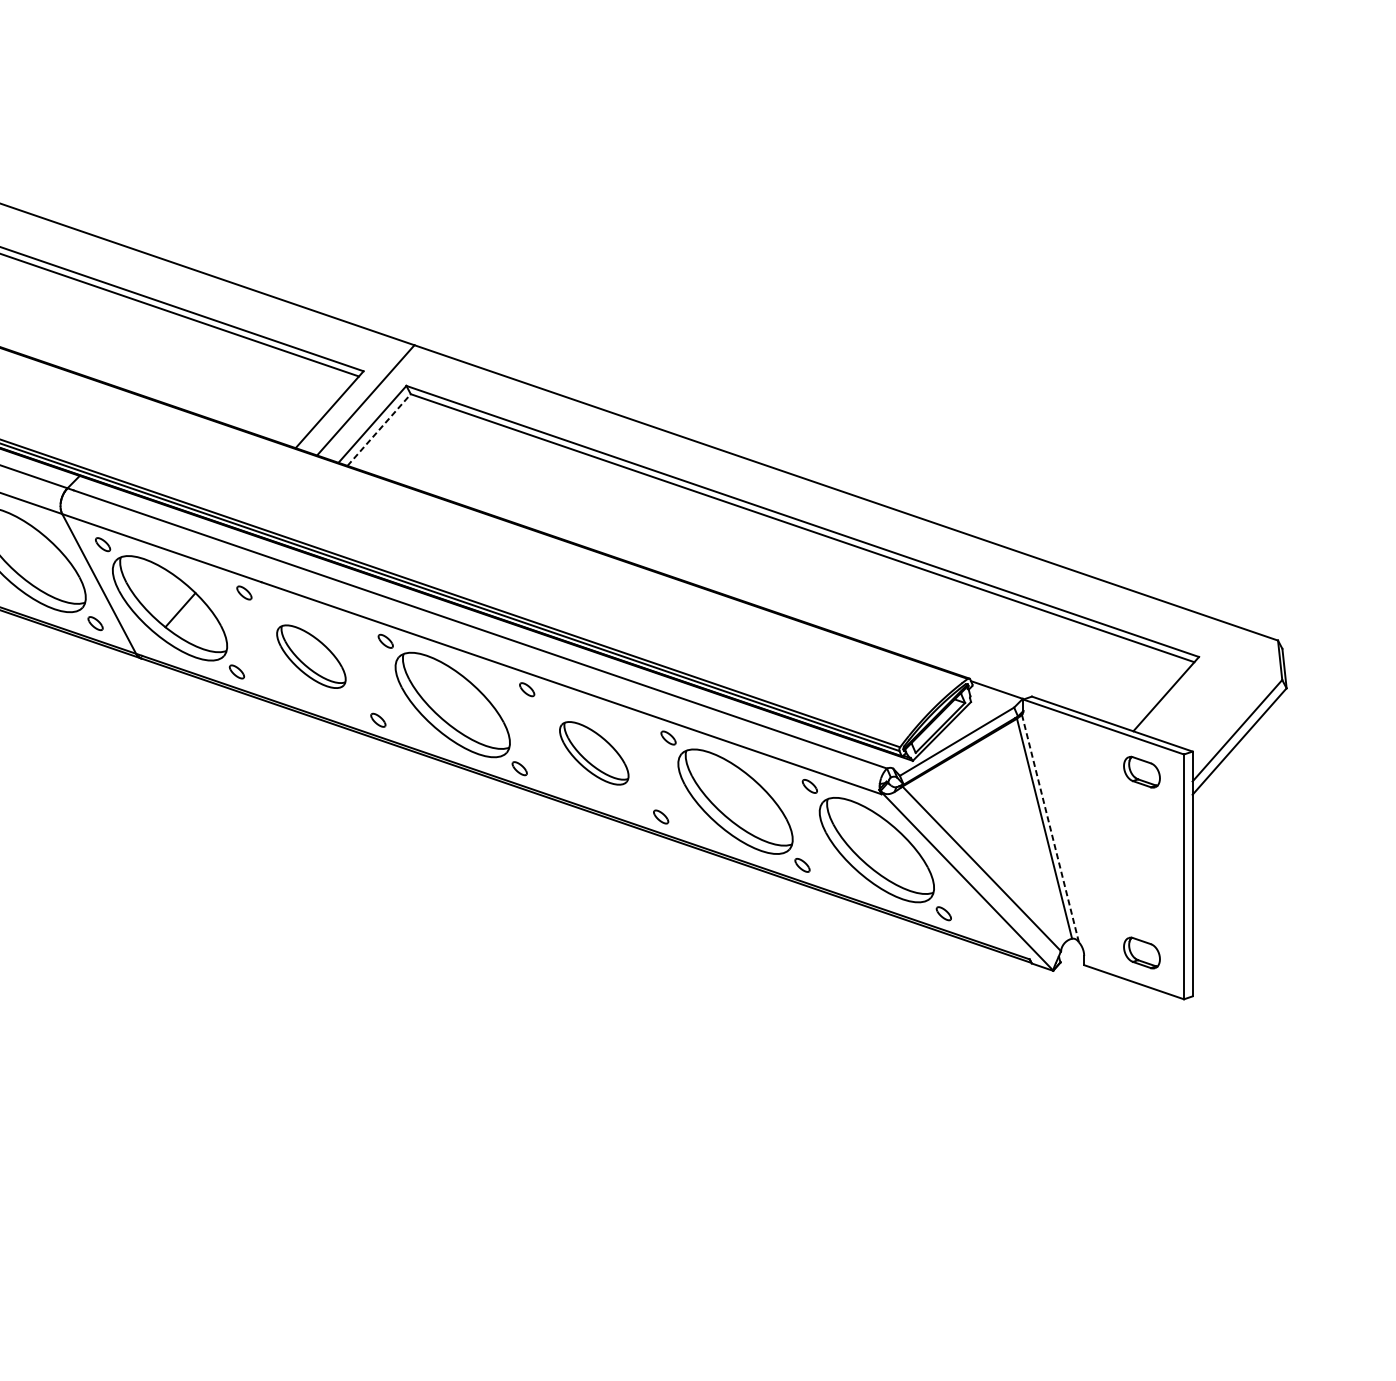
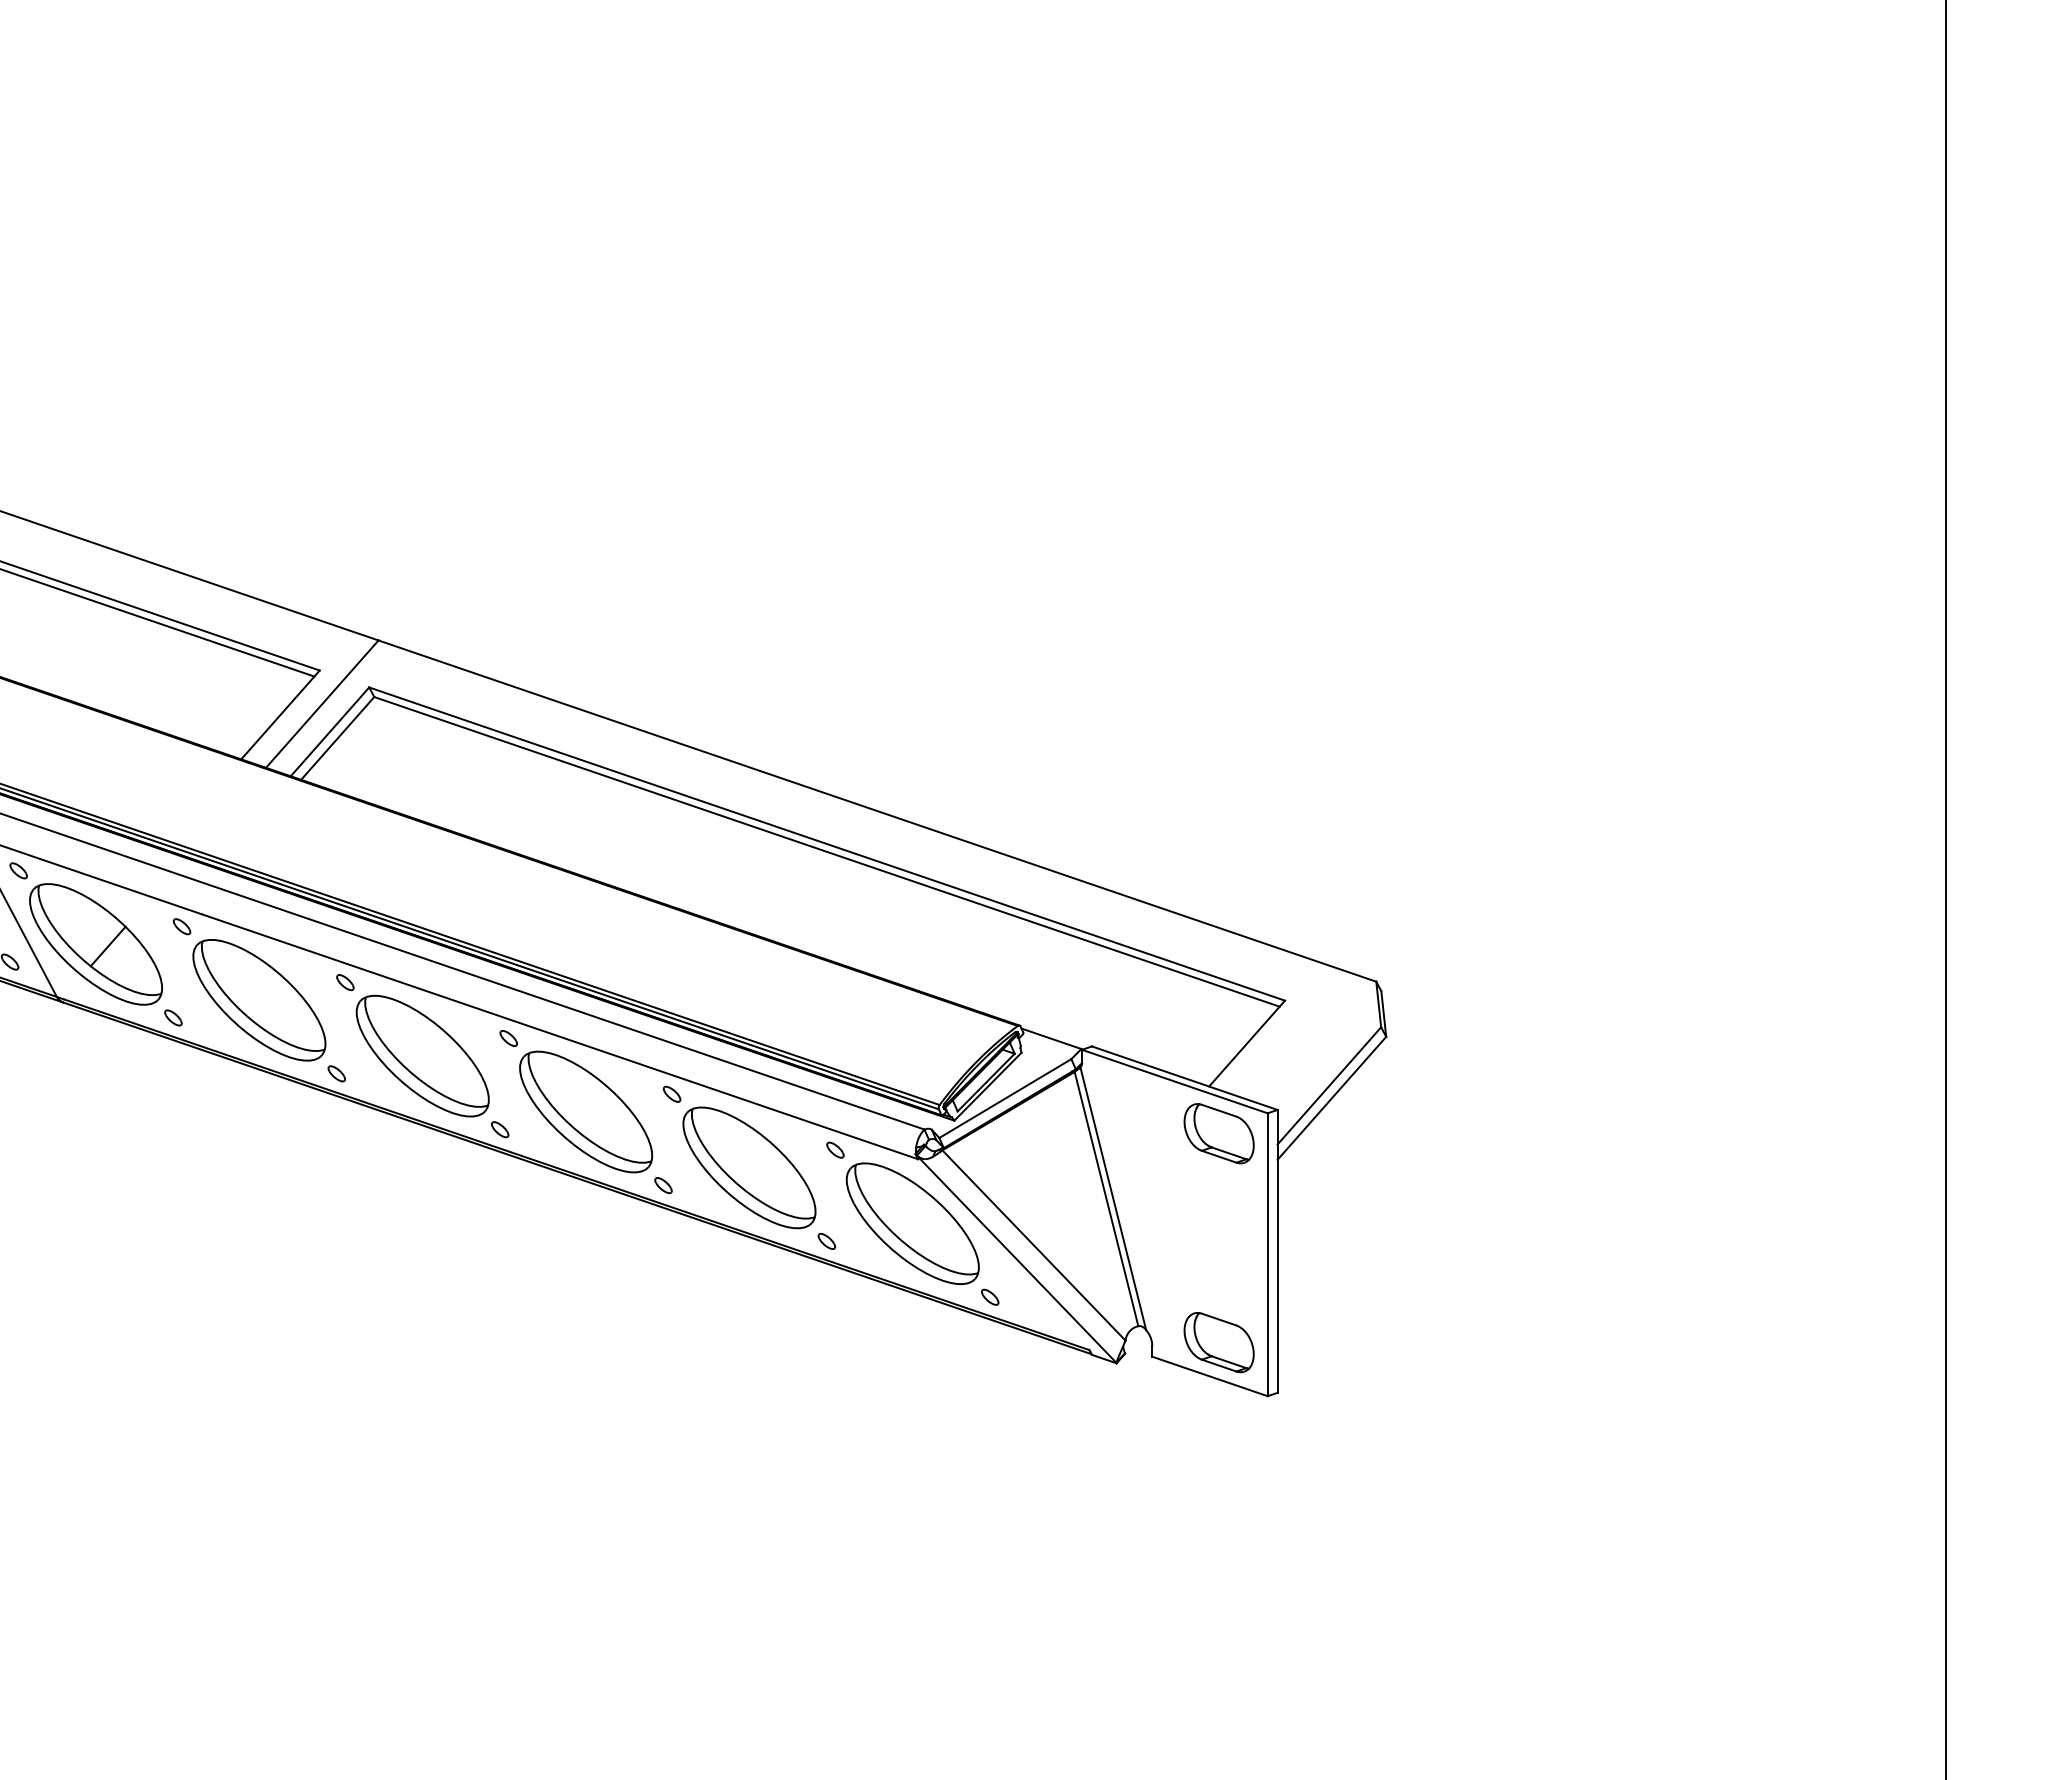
line: (379, 430) -> (338, 738), dashed -> solid
part: (311, 656) -> (259, 1000), size x1.67
part: (594, 752) -> (586, 1111), size x1.67
part: (1141, 771) -> (1218, 1133), size x1.67
line: (1050, 828) -> (1113, 1198), dashed -> solid
part: (1141, 952) -> (1218, 1342), size x1.67

